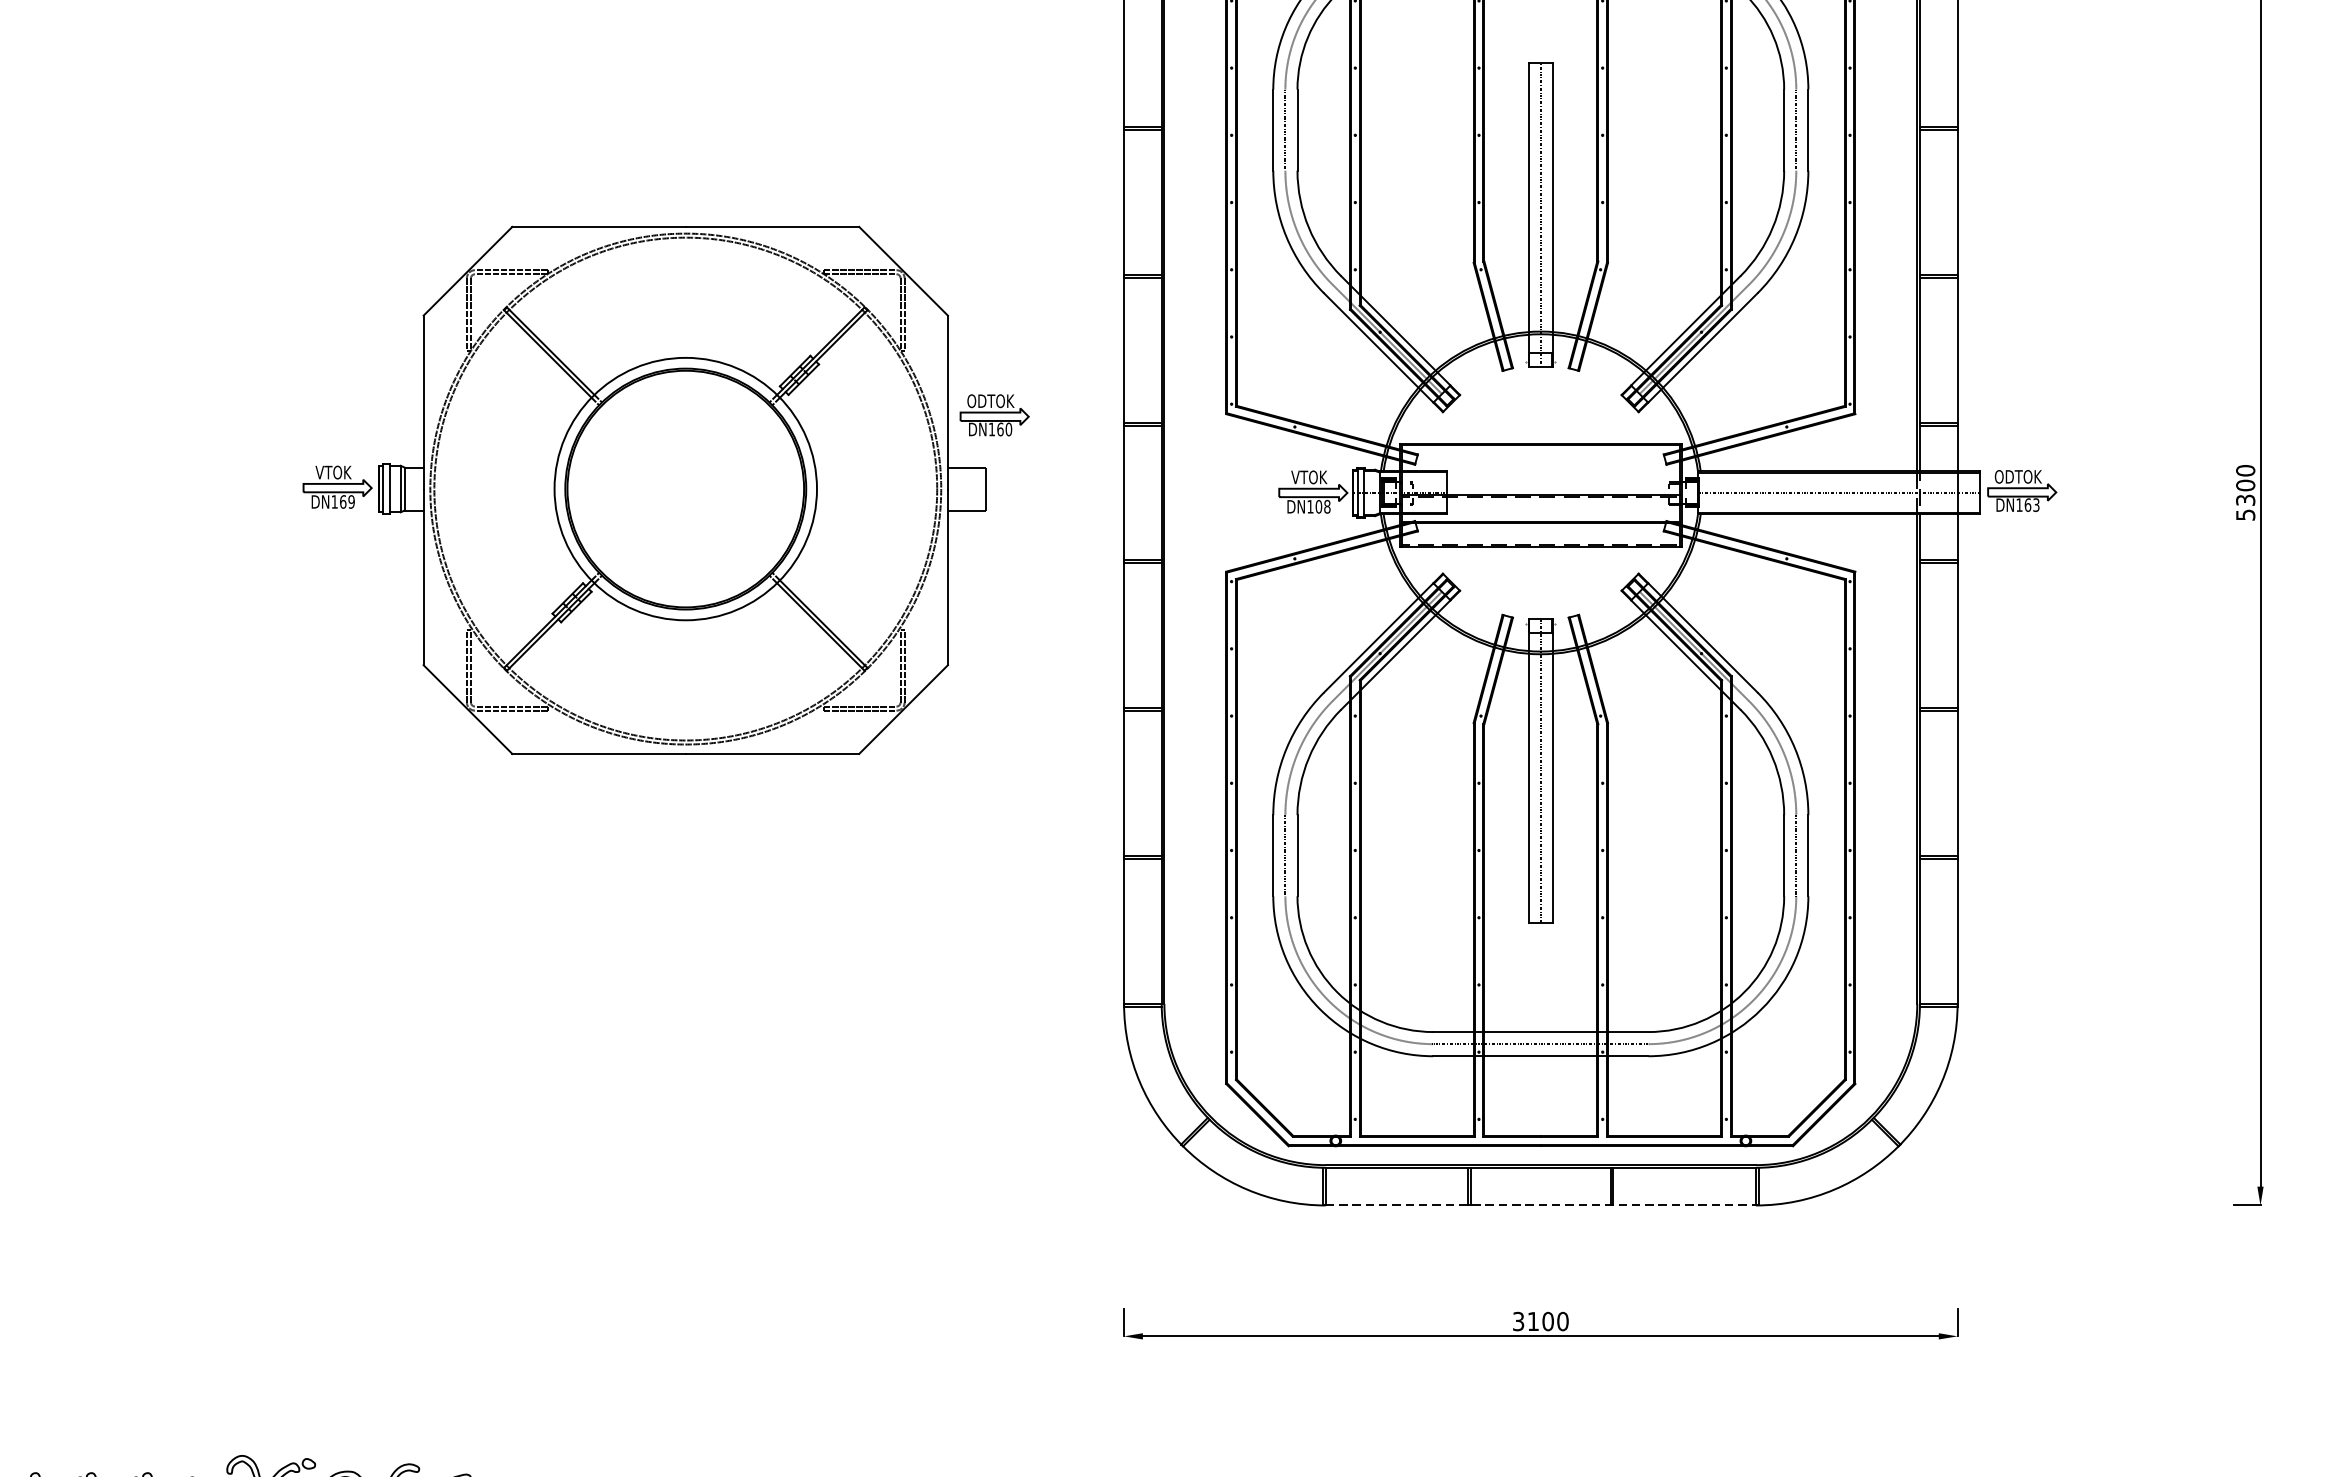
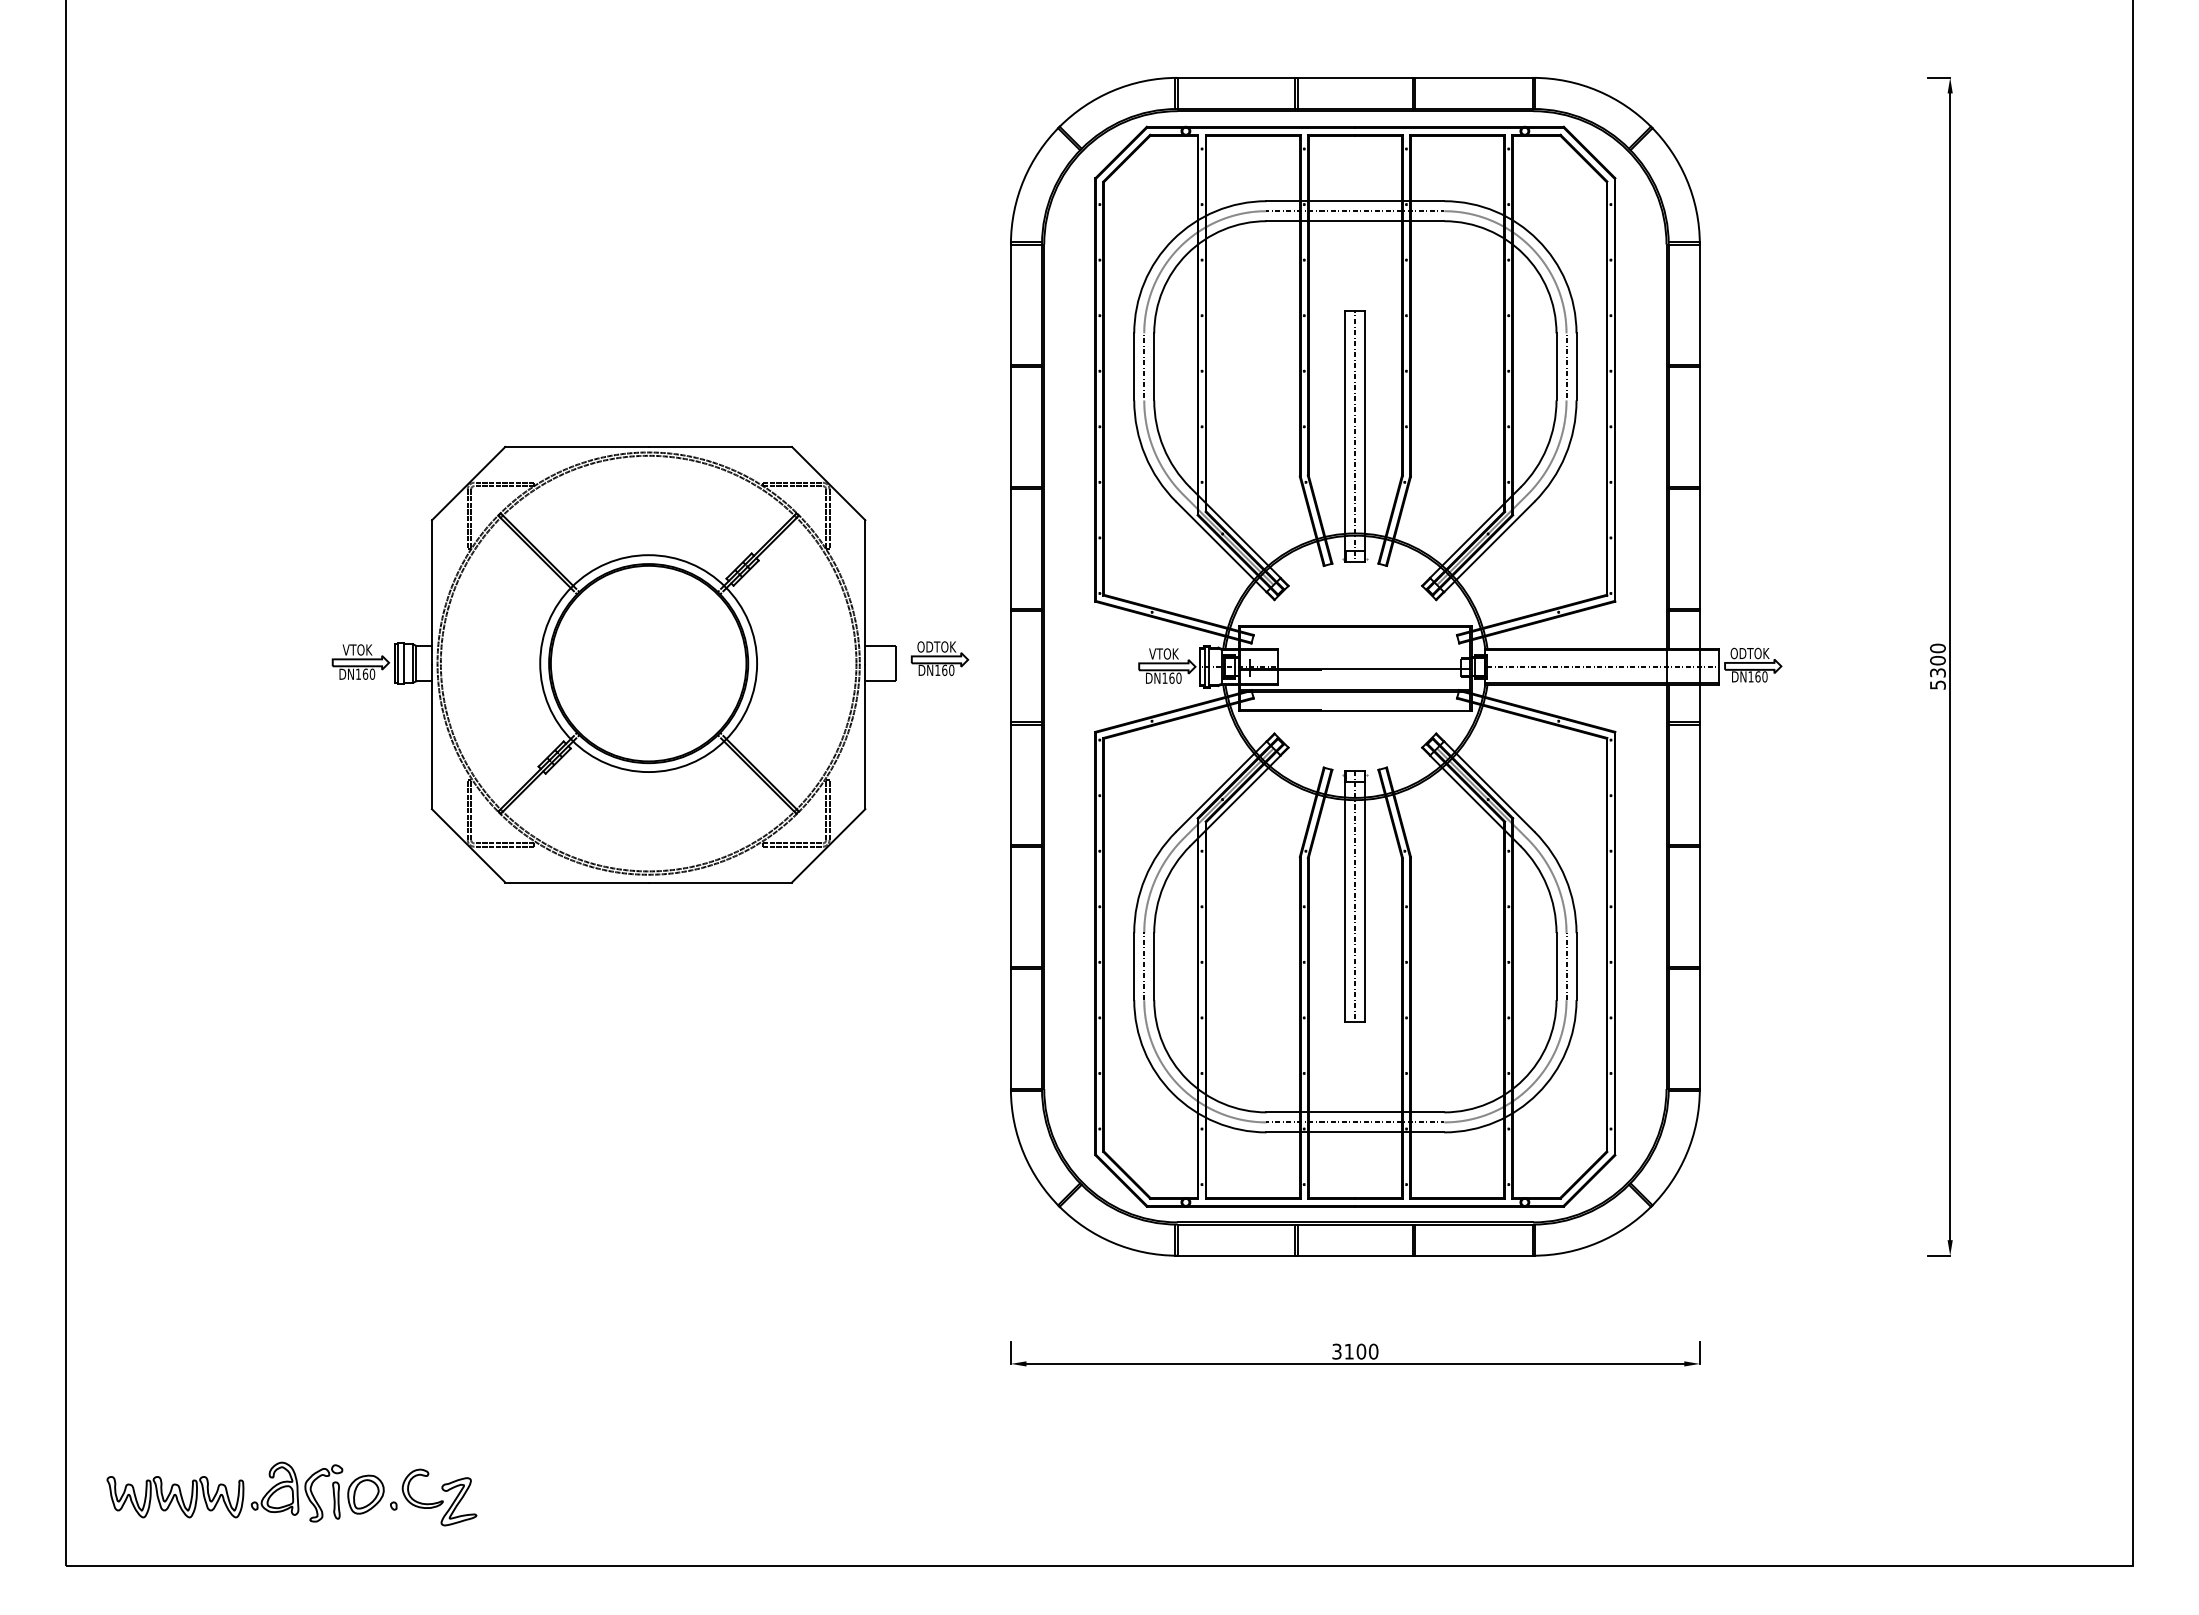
part: (994, 415) -> (939, 658), moved
text: (351, 502) -> (372, 674), DN169 -> DN160
text: (2035, 504) -> (1764, 676), DN163 -> DN160
text: (1323, 505) -> (1175, 677), DN108 -> DN160
line: (1540, 1205) -> (1355, 1255), dashed -> solid

